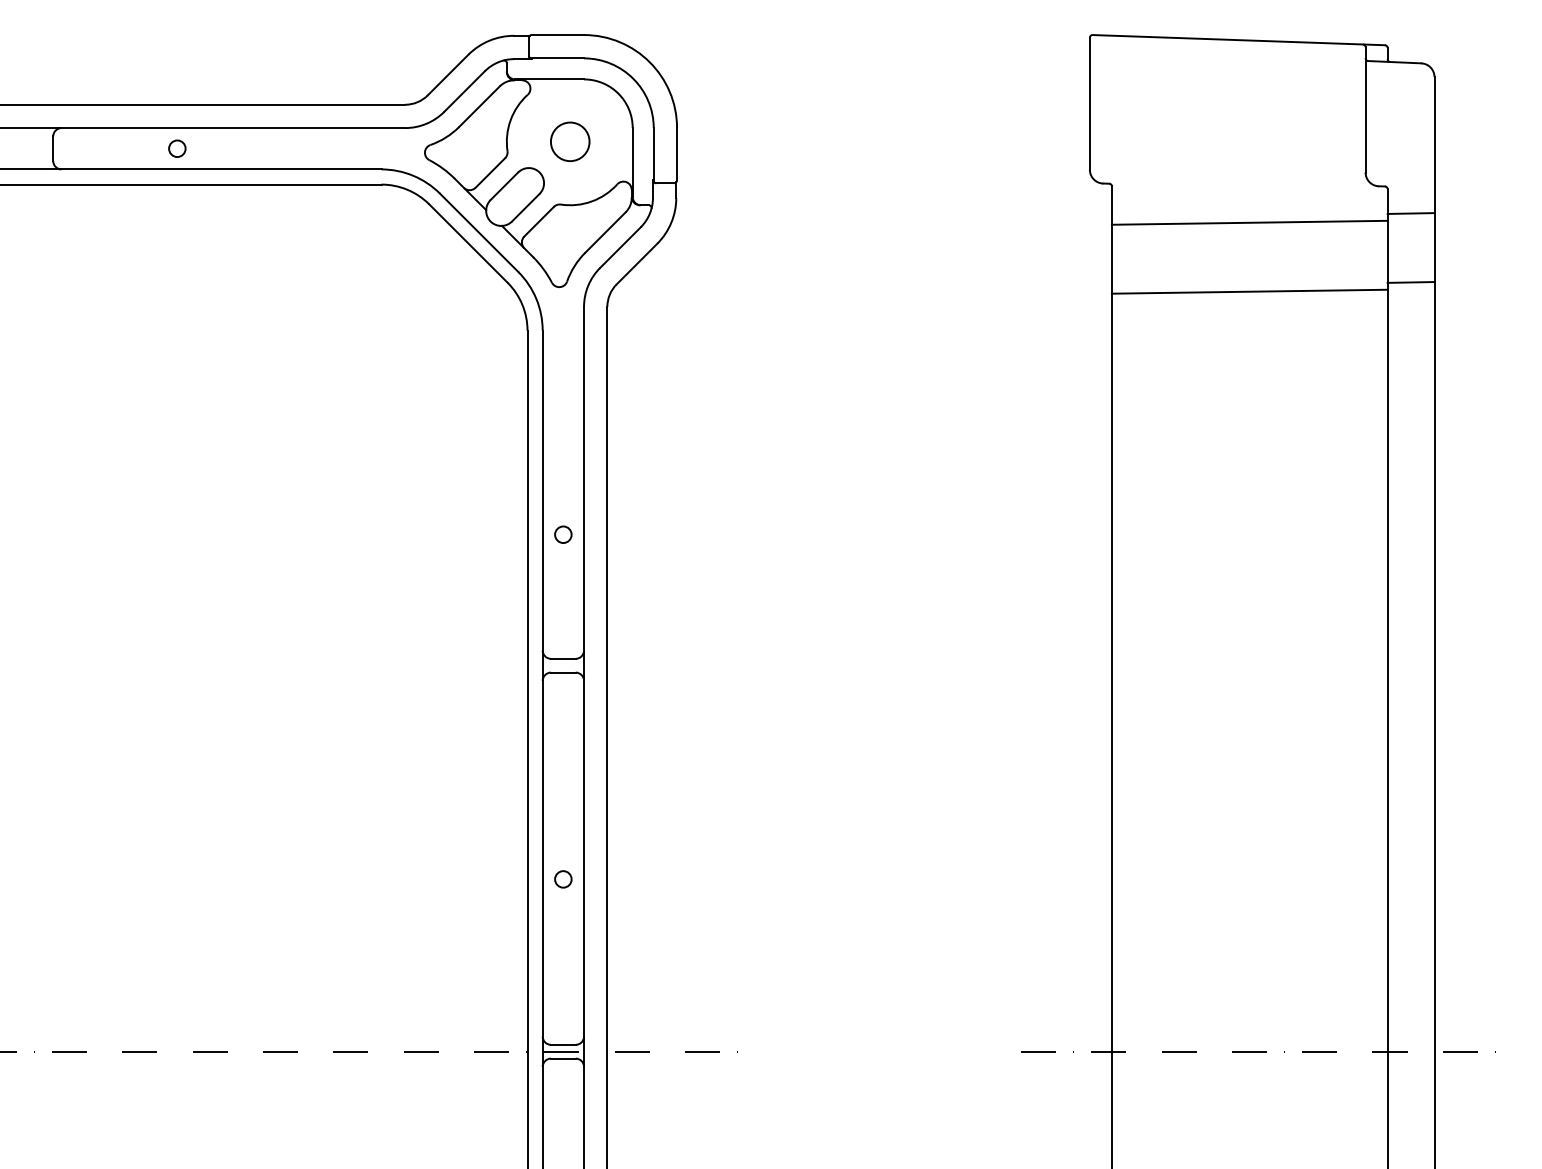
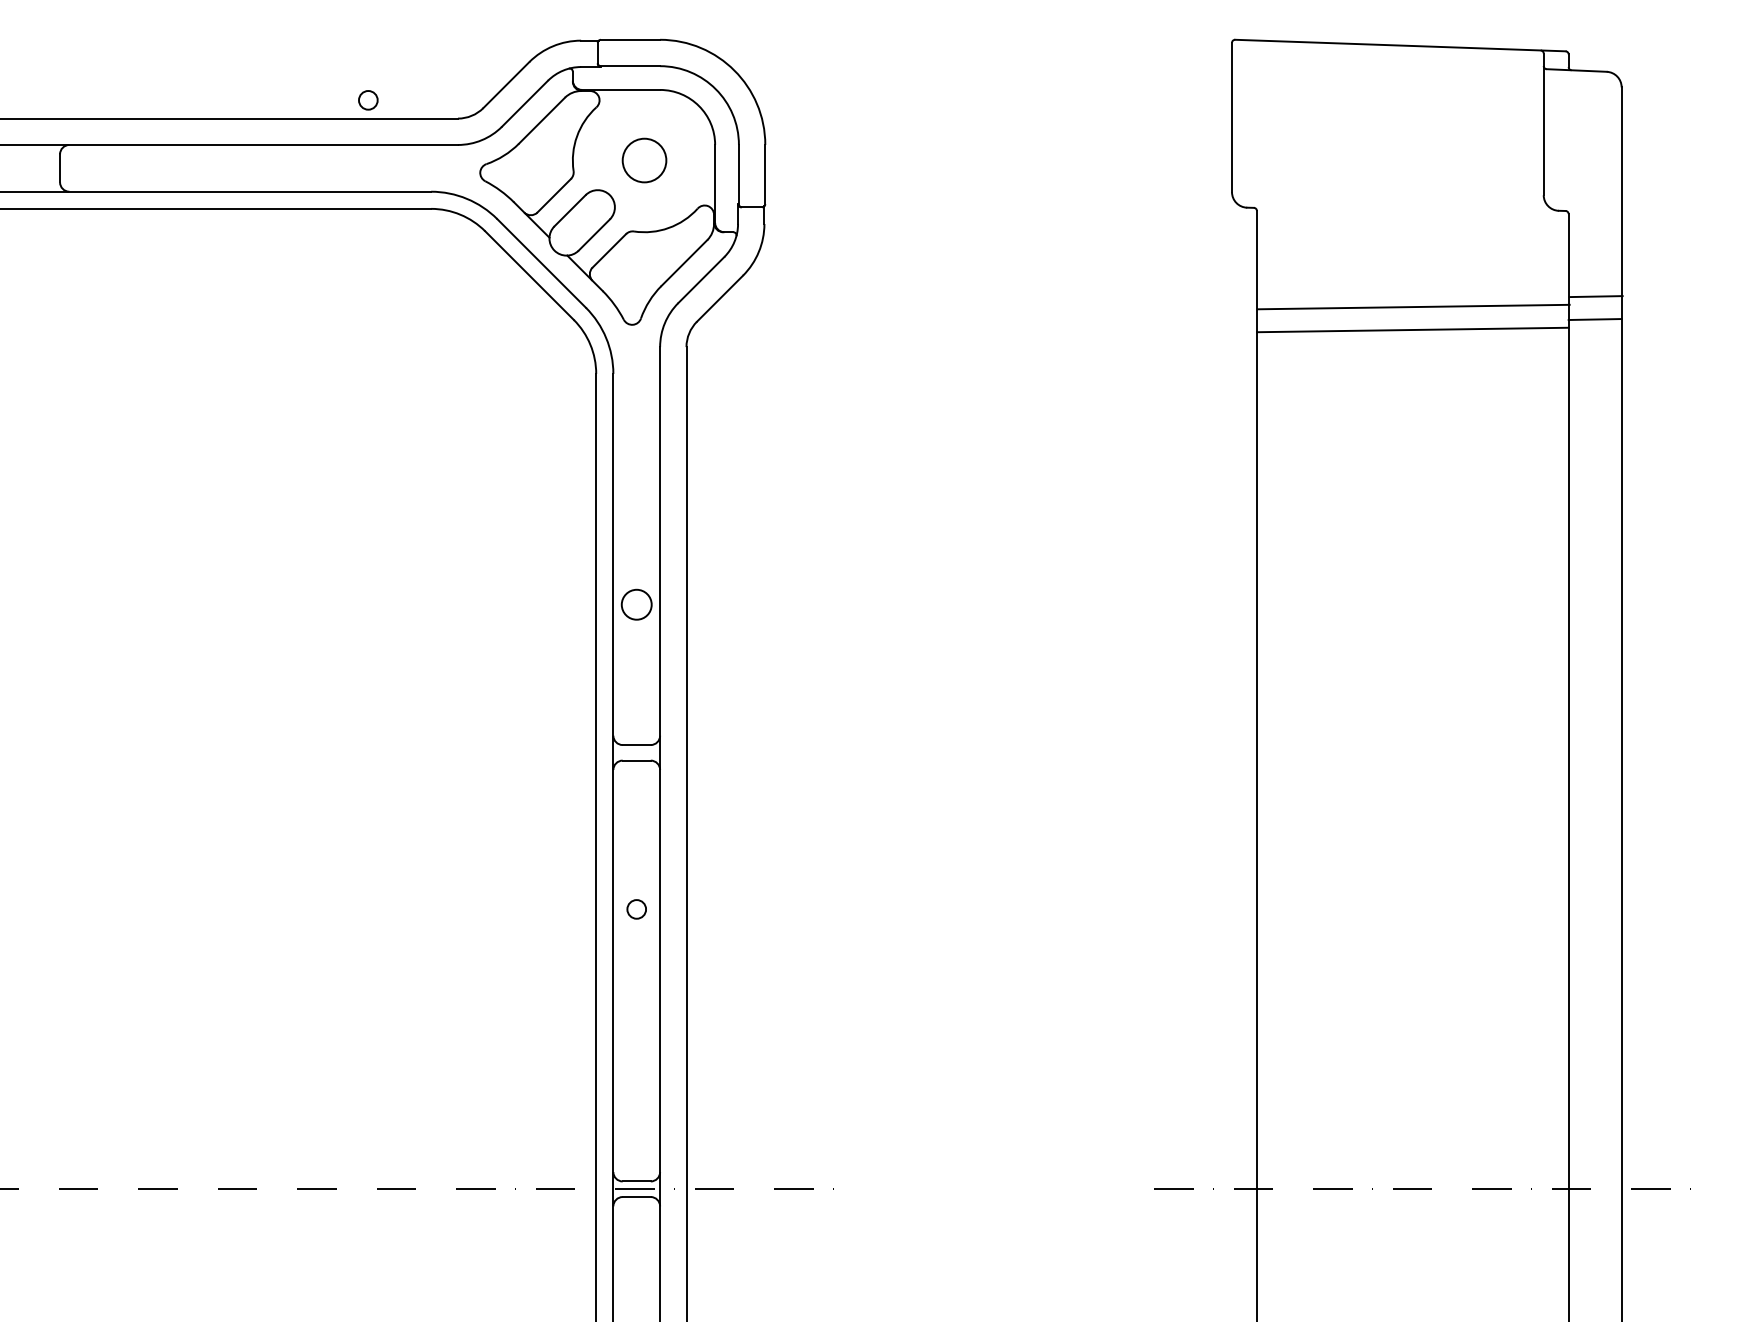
circle: (177, 148) -> (368, 100), moved
line: (1410, 213) -> (1595, 296), moved
line: (1249, 222) -> (1413, 306), moved
circle: (563, 534) -> (636, 604), size x1.6
circle: (563, 879) -> (636, 909), moved

